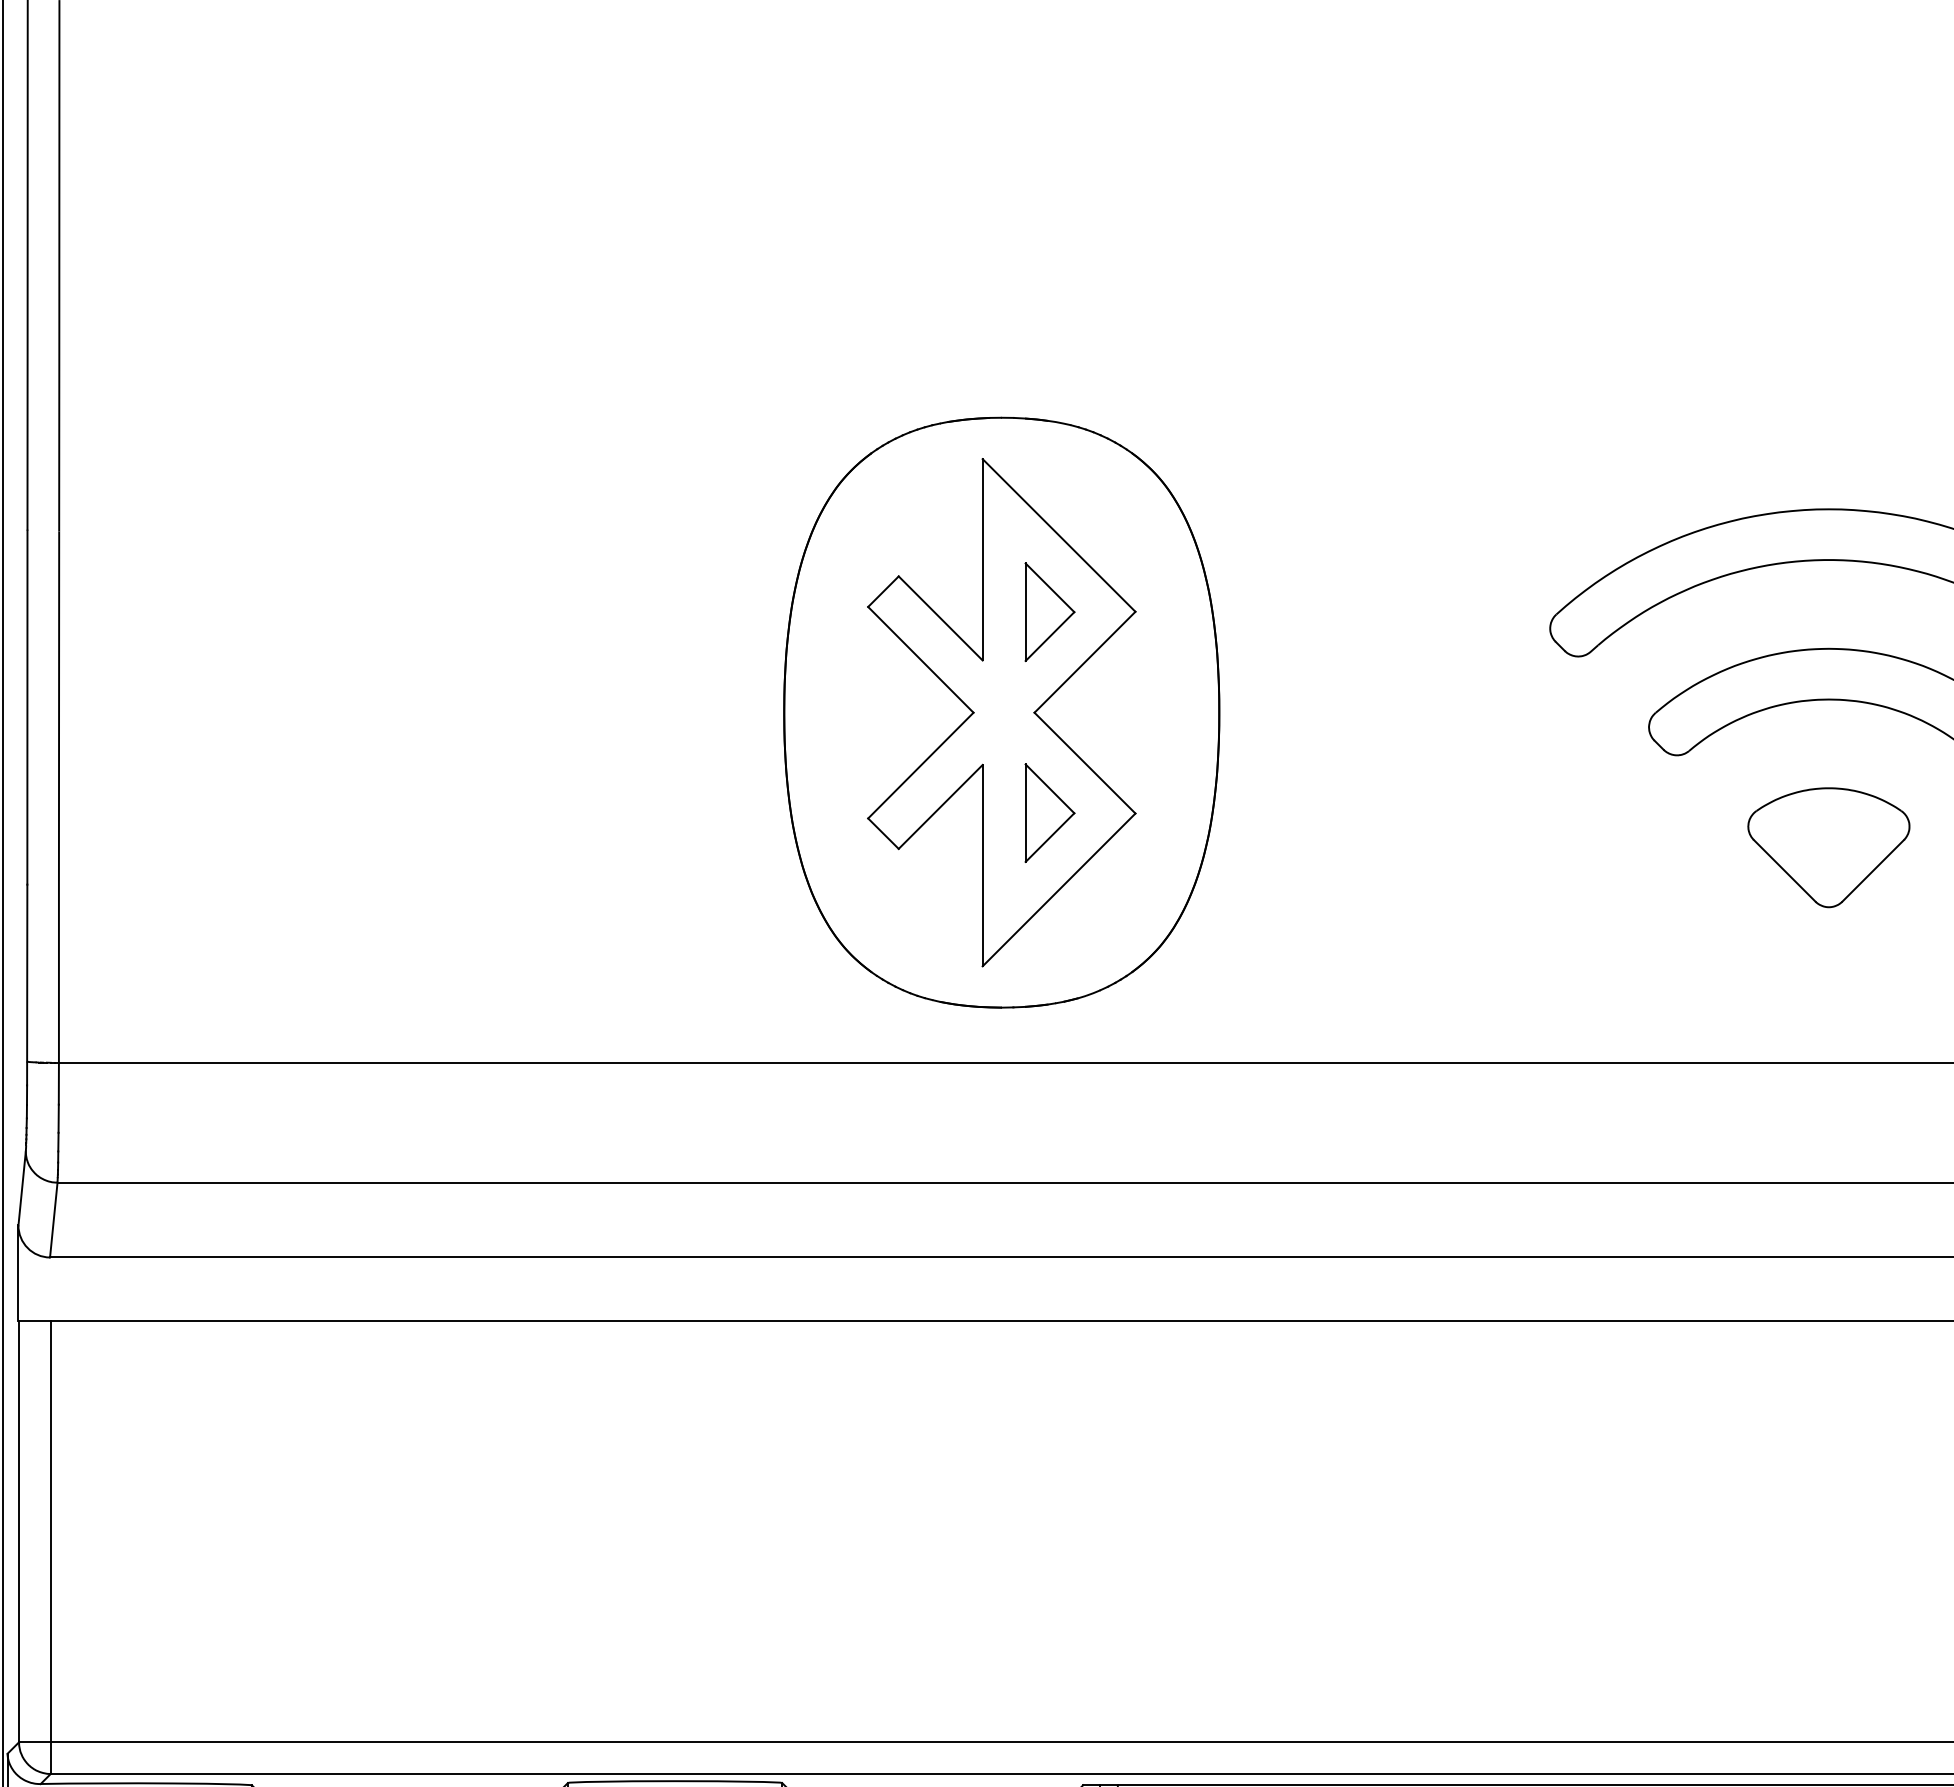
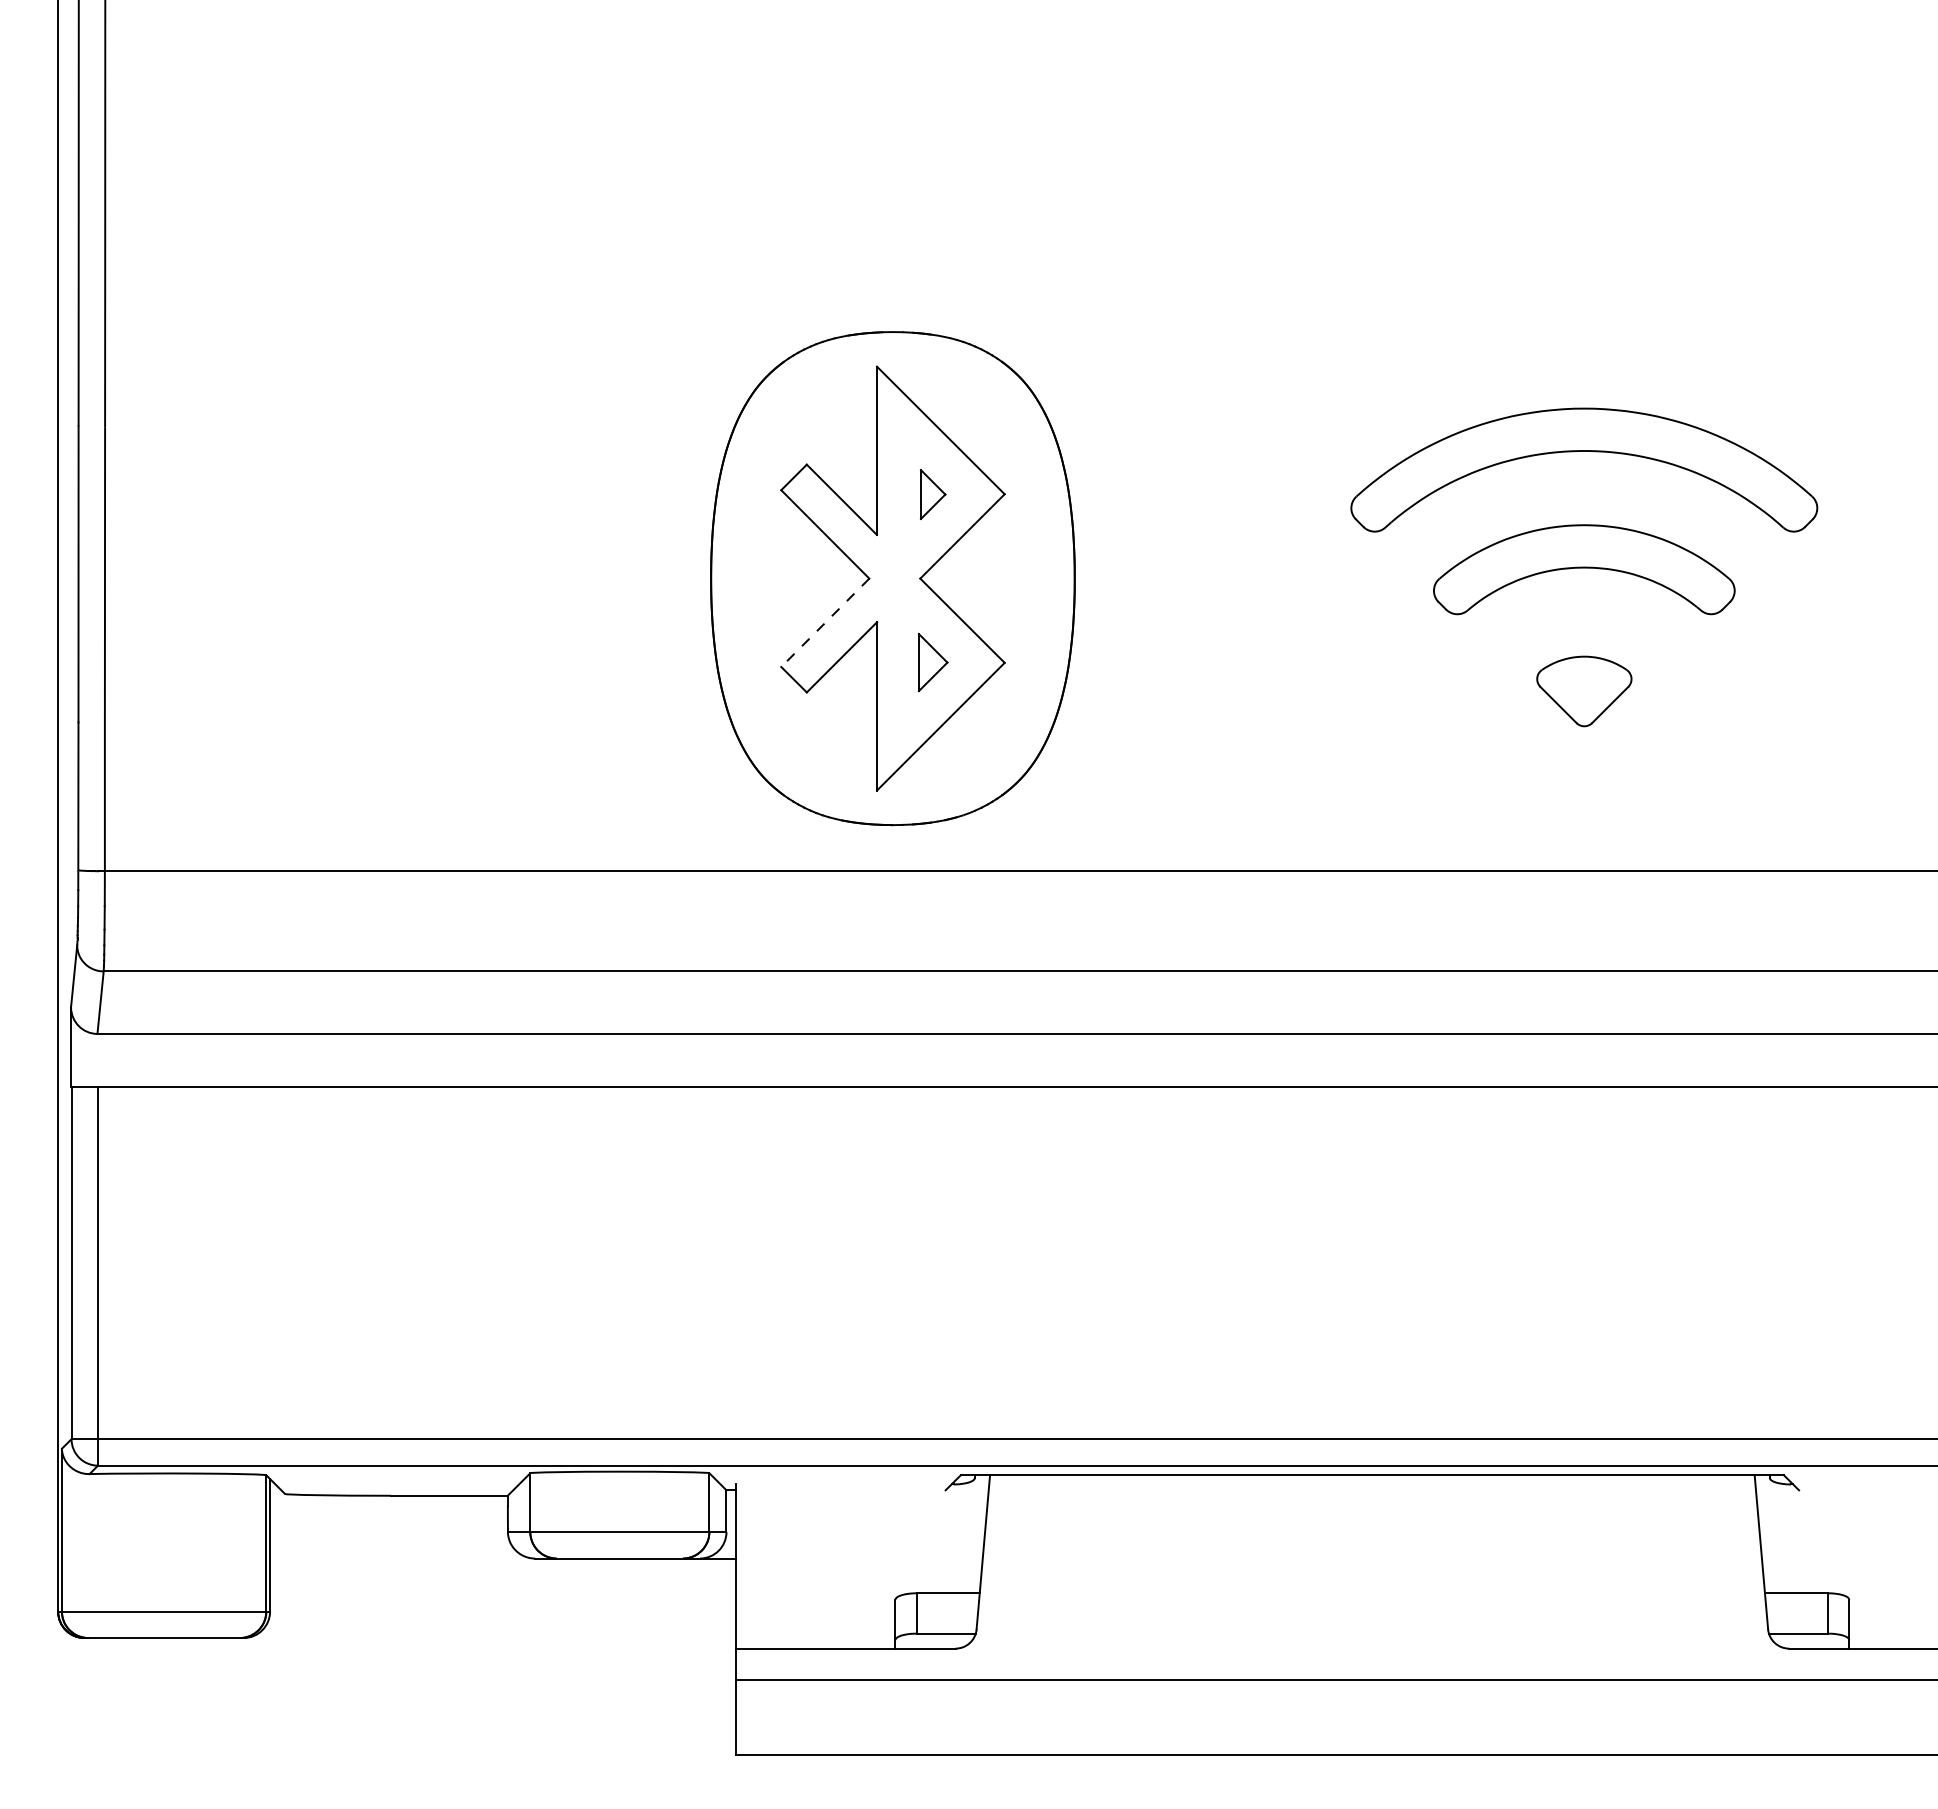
part: (1049, 612) -> (932, 494), size x0.6
line: (919, 766) -> (824, 623), solid -> dashed
part: (1049, 813) -> (932, 662), size x0.7
part: (1829, 847) -> (1584, 691), size x0.7

